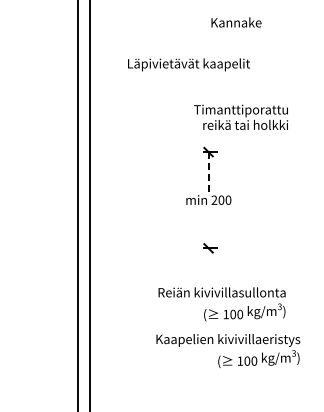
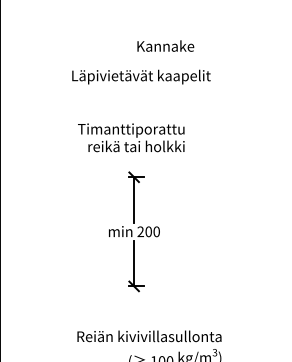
text: (236, 22) -> (165, 46), moved
text: (188, 64) -> (140, 76), moved
text: (240, 116) -> (130, 136), moved
line: (208, 172) -> (134, 200), dashed -> solid
line: (208, 228) -> (134, 263), added

